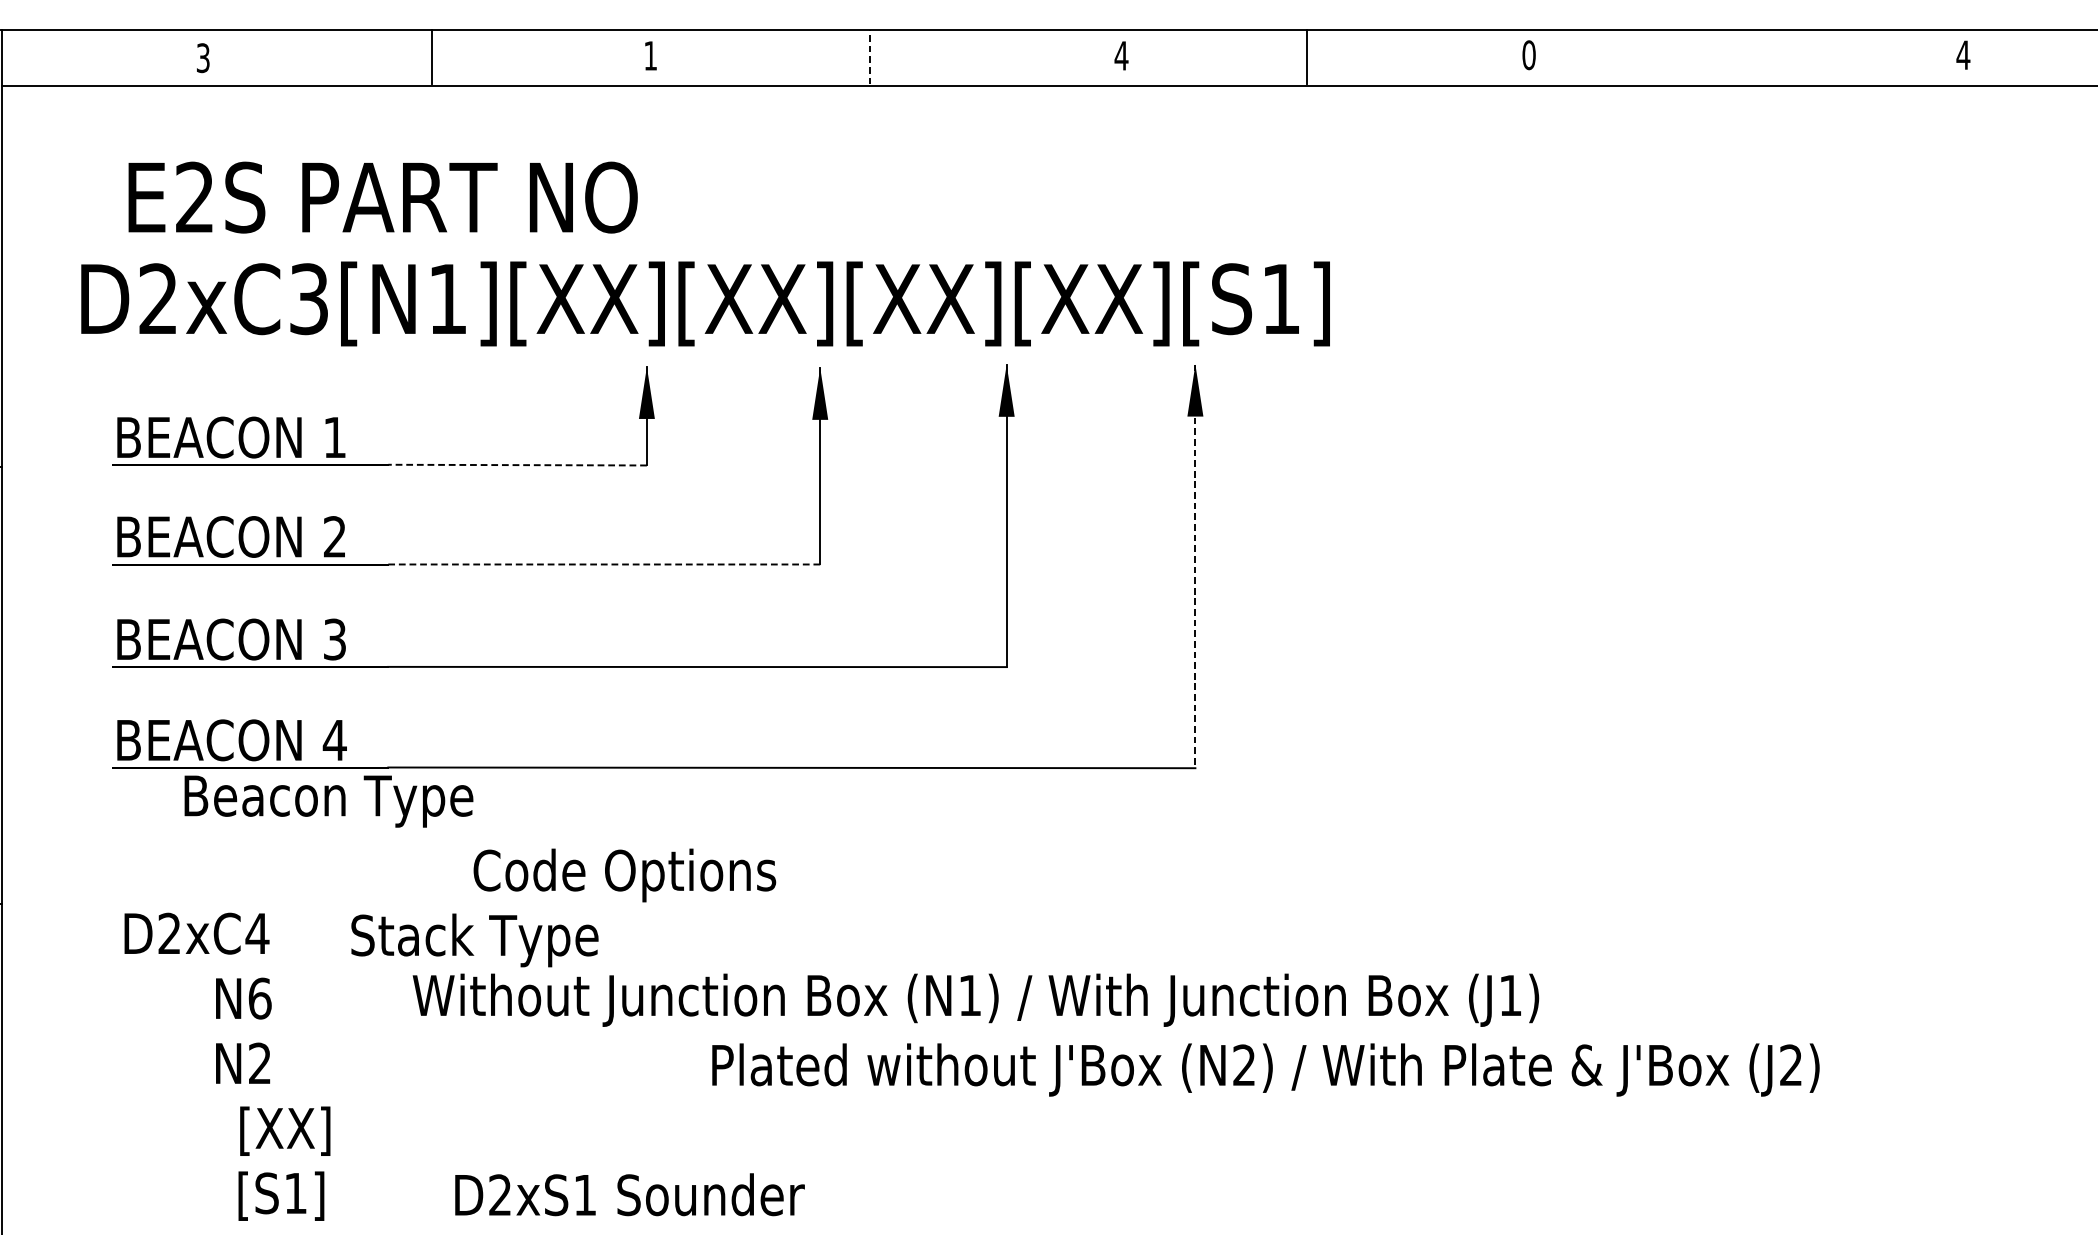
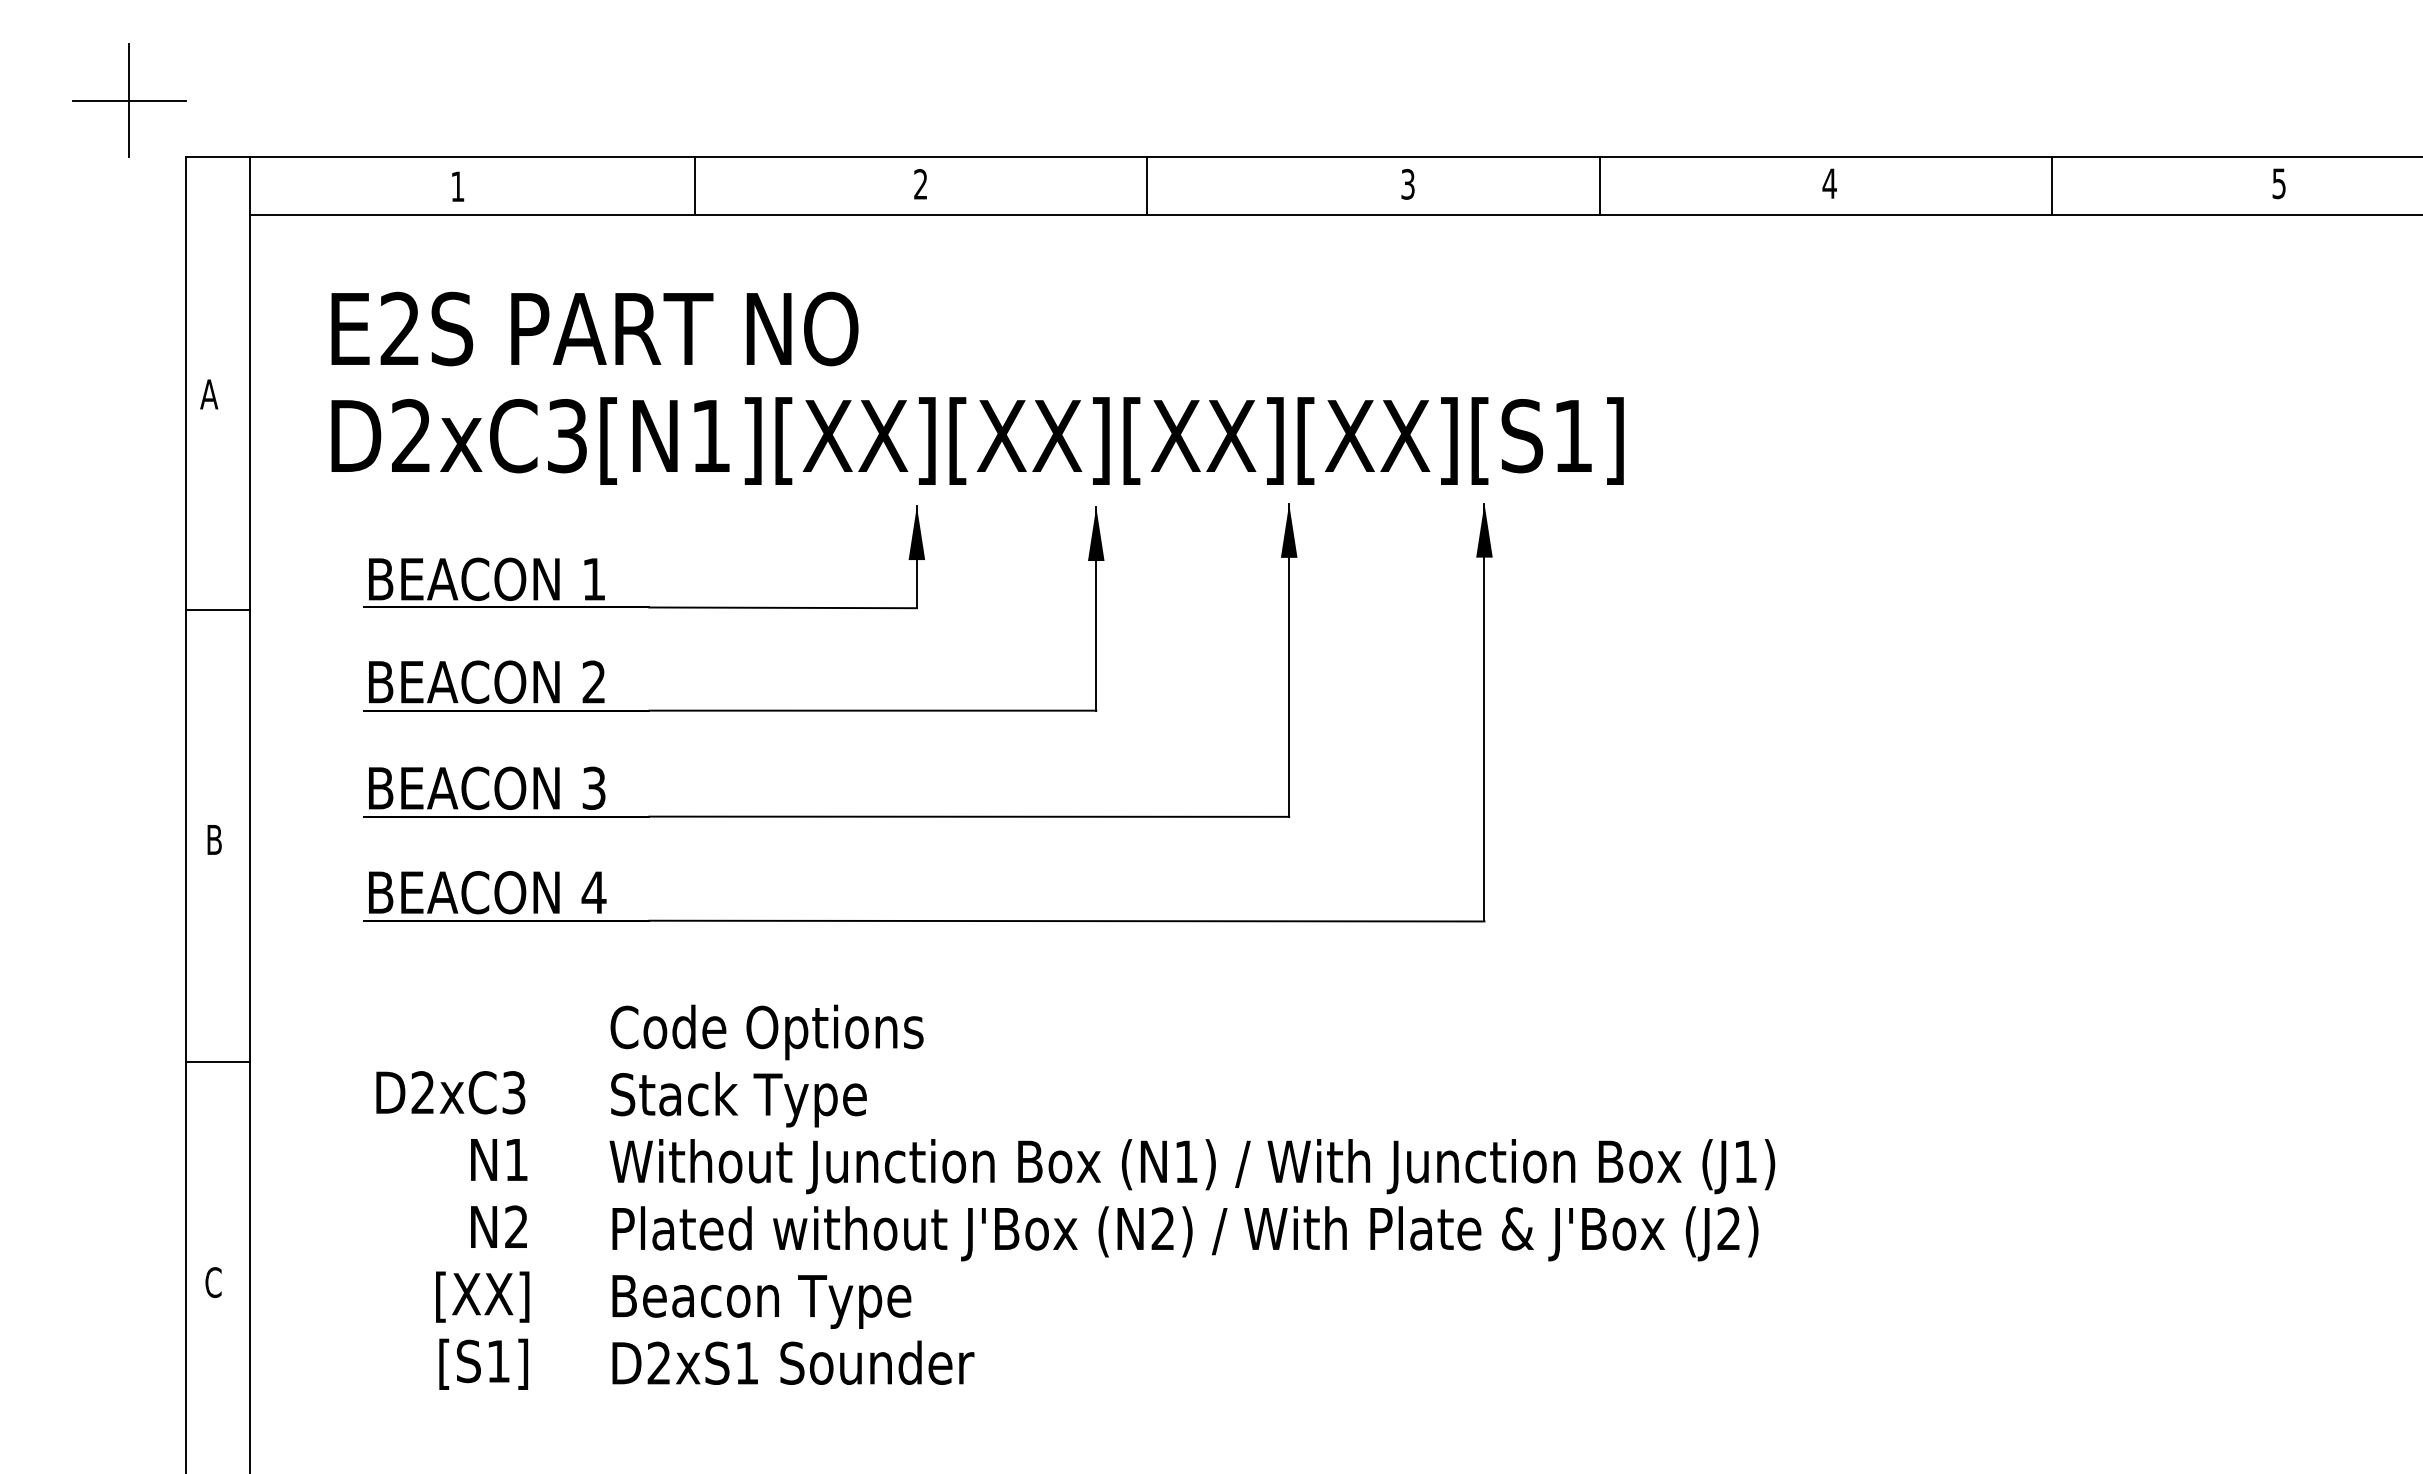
text: (1528, 55) -> (1829, 183), 0 -> 4
text: (1962, 55) -> (2278, 183), 4 -> 5
text: (650, 56) -> (920, 184), 1 -> 2
line: (869, 56) -> (1147, 184), dashed -> solid
text: (1121, 56) -> (1407, 184), 4 -> 3
line: (1744, 56) -> (2052, 185), added
text: (202, 57) -> (457, 186), 3 -> 1
text: (382, 197) -> (594, 328), moved
line: (517, 464) -> (783, 607), dashed -> solid
line: (603, 564) -> (872, 710), dashed -> solid
line: (1195, 566) -> (1484, 712), dashed -> solid
text: (328, 801) -> (761, 1301), moved
text: (624, 875) -> (766, 1032), moved
text: (257, 933) -> (513, 1092), D2xC4 -> D2xC3
text: (259, 998) -> (516, 1159), N6 -> N1
text: (976, 1000) -> (1192, 1166), moved
text: (1265, 1069) -> (1185, 1233), moved
text: (285, 1130) -> (482, 1296), moved
text: (630, 1194) -> (793, 1362), moved
text: (281, 1195) -> (483, 1363), moved

